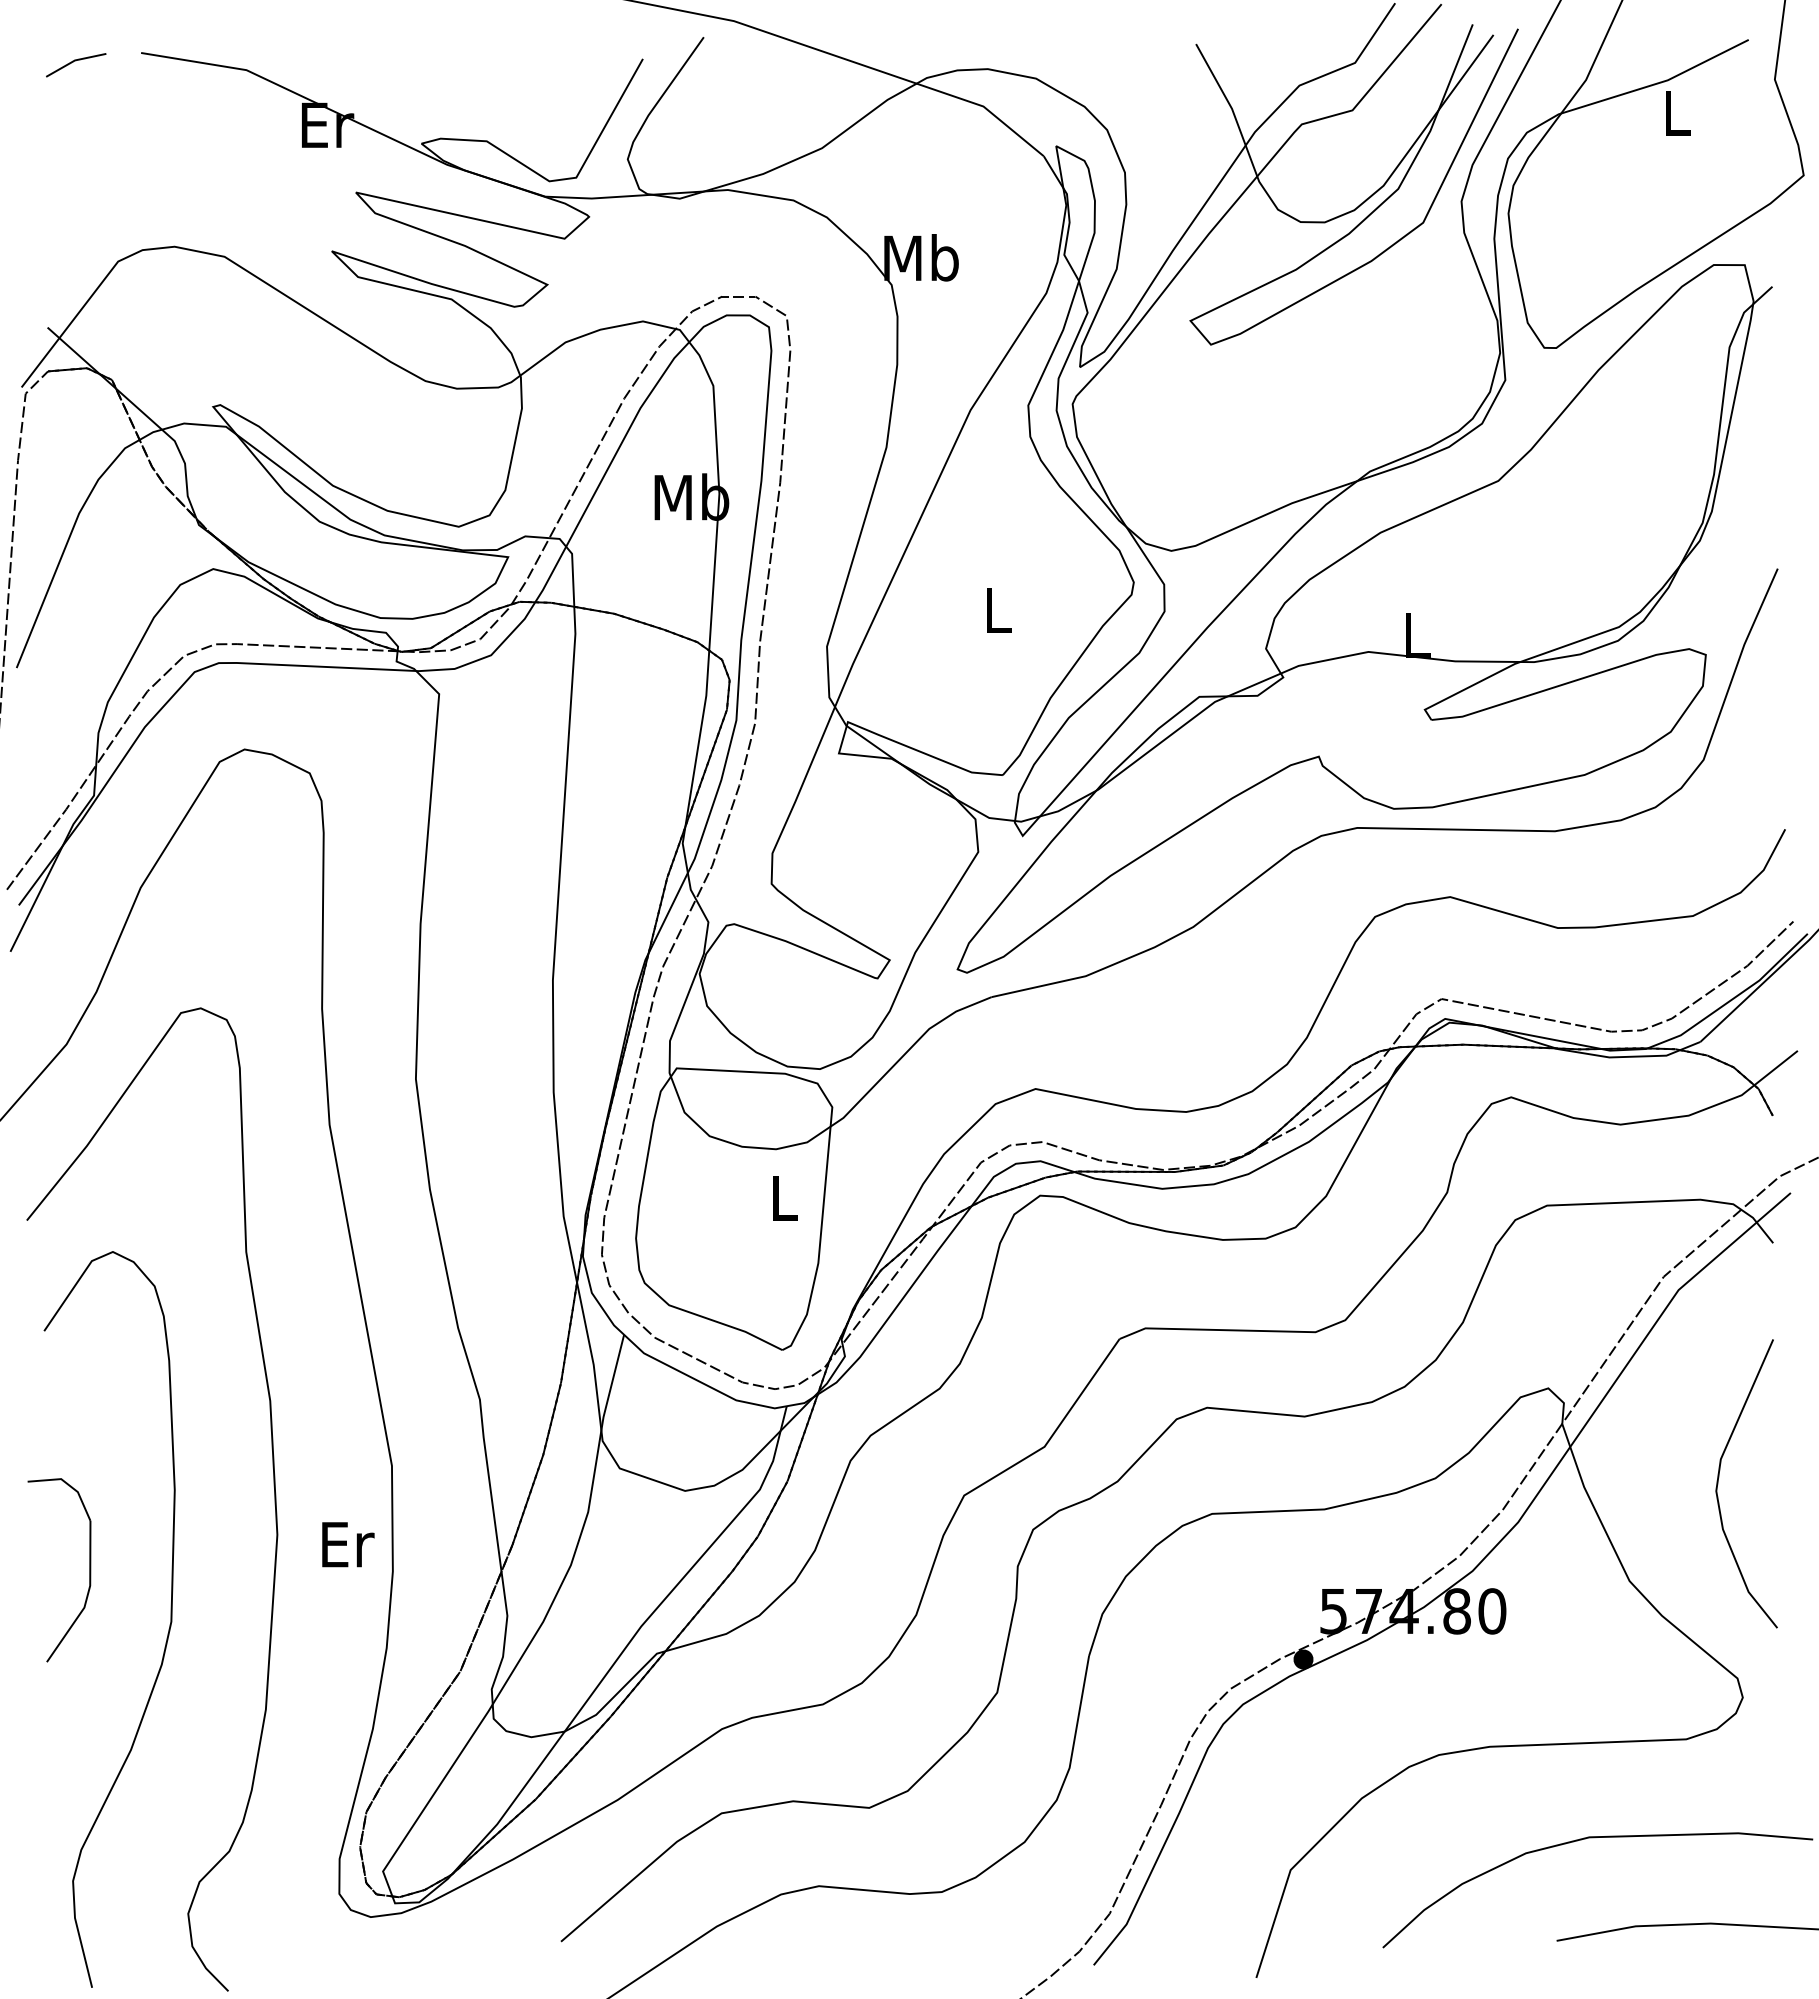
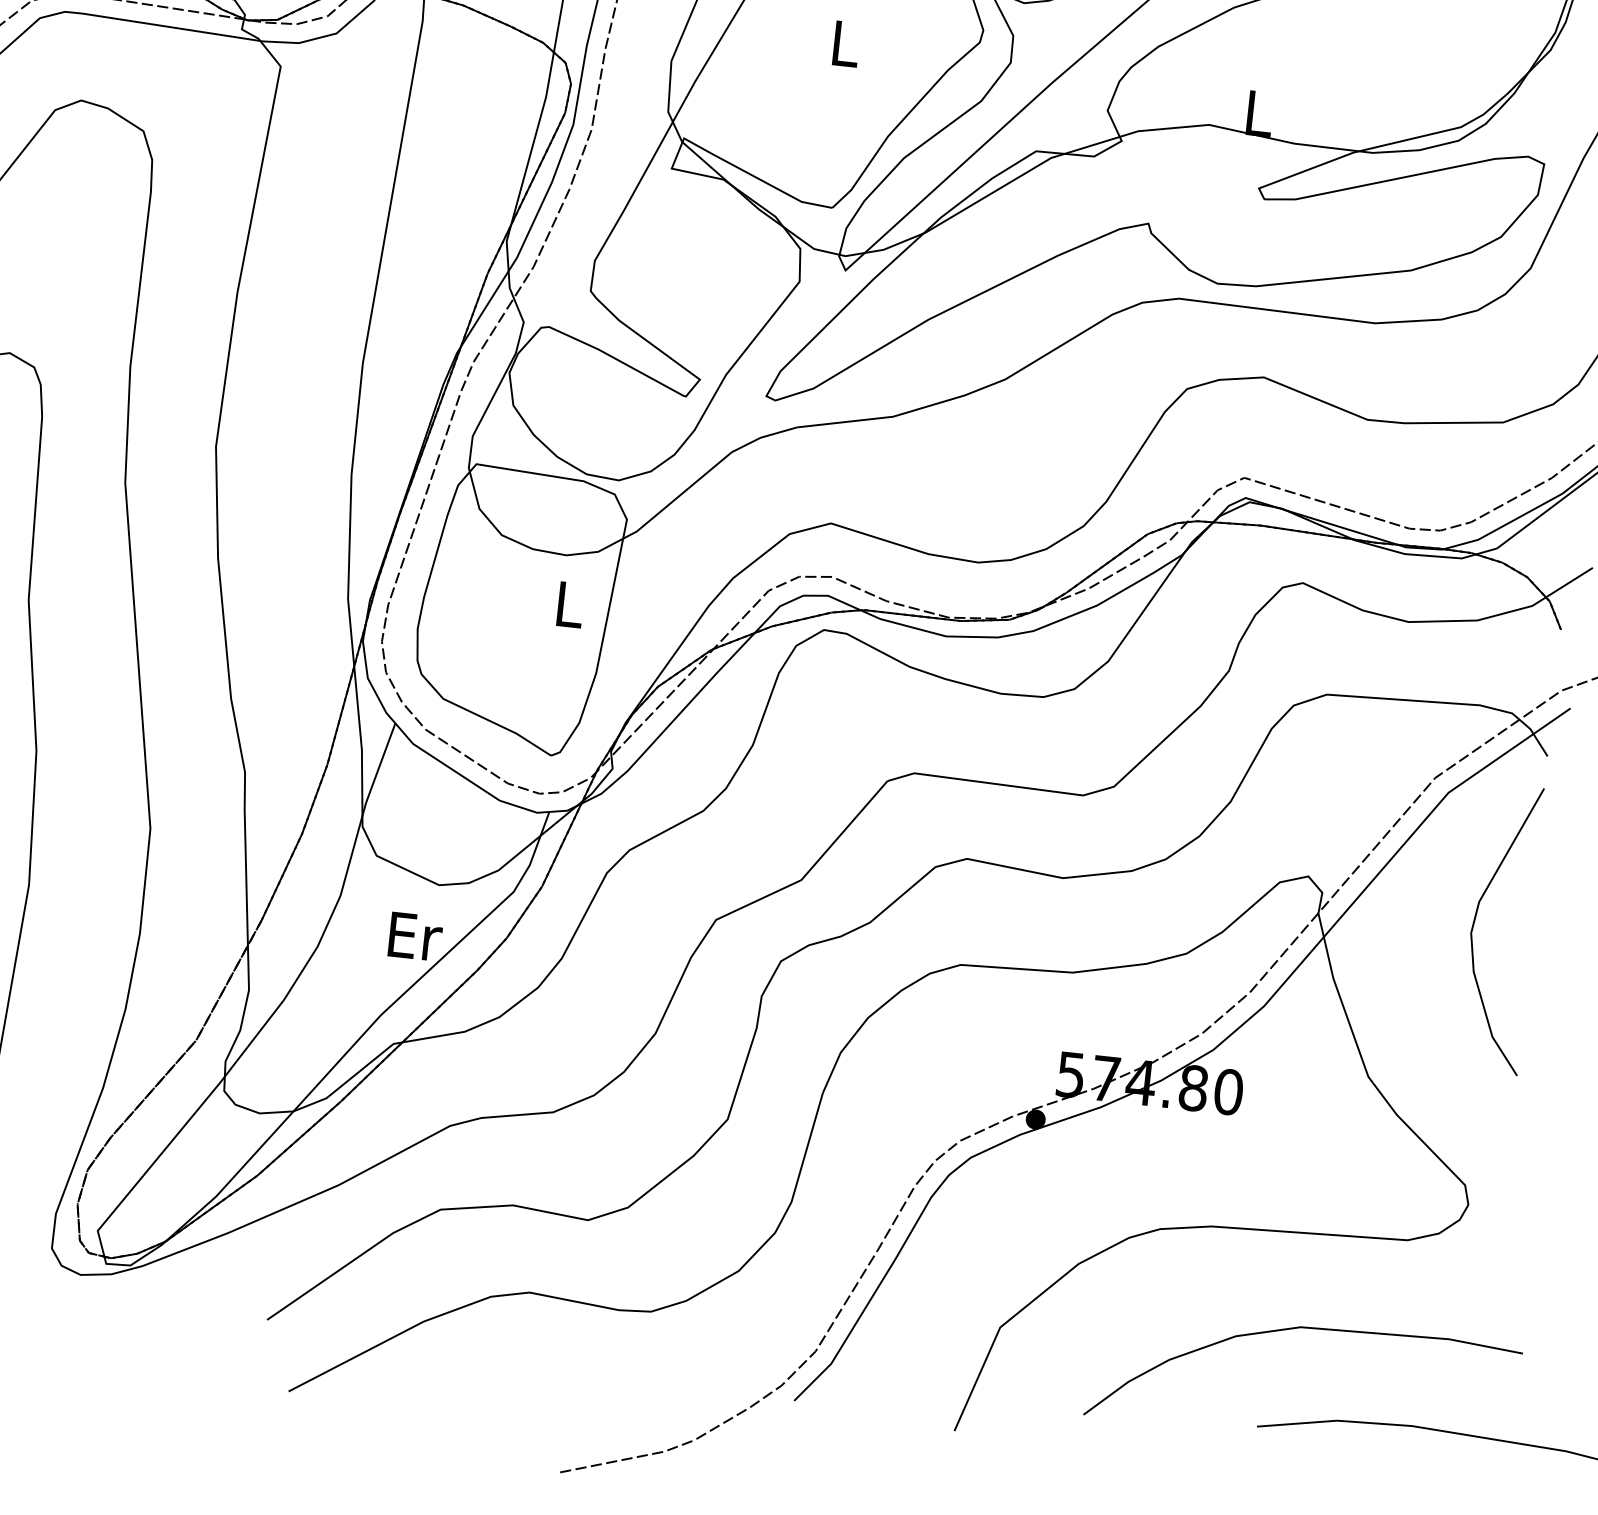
curve: (1719, 1477) -> (1475, 919), moved
text: (348, 1544) -> (415, 936), moved

